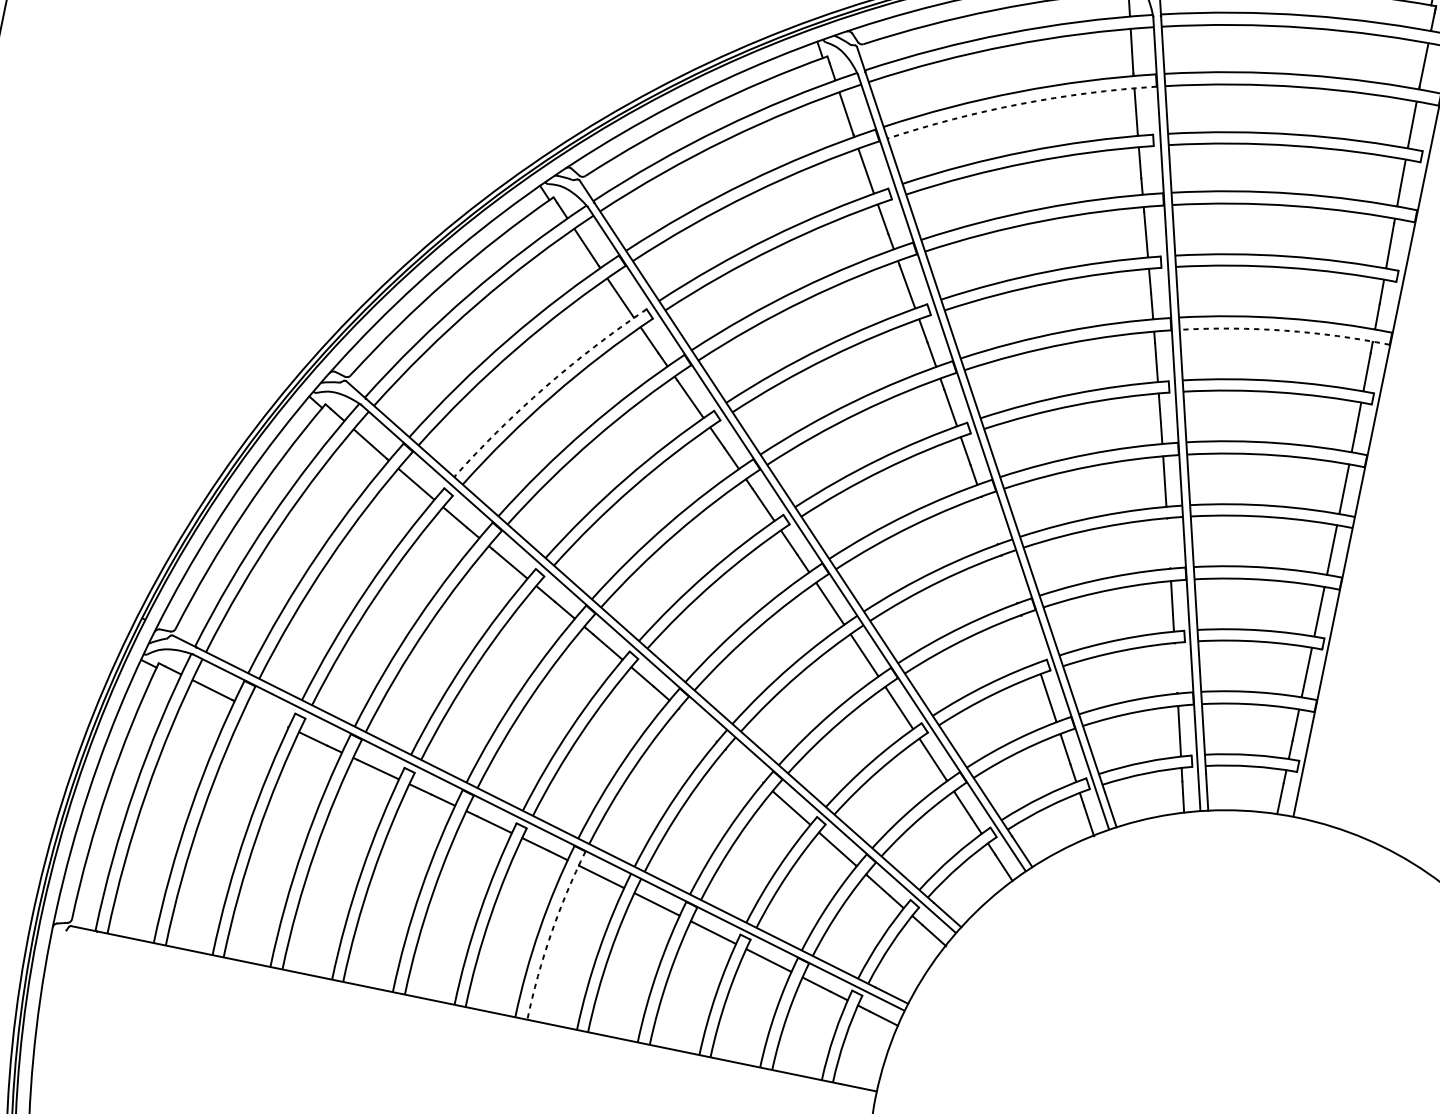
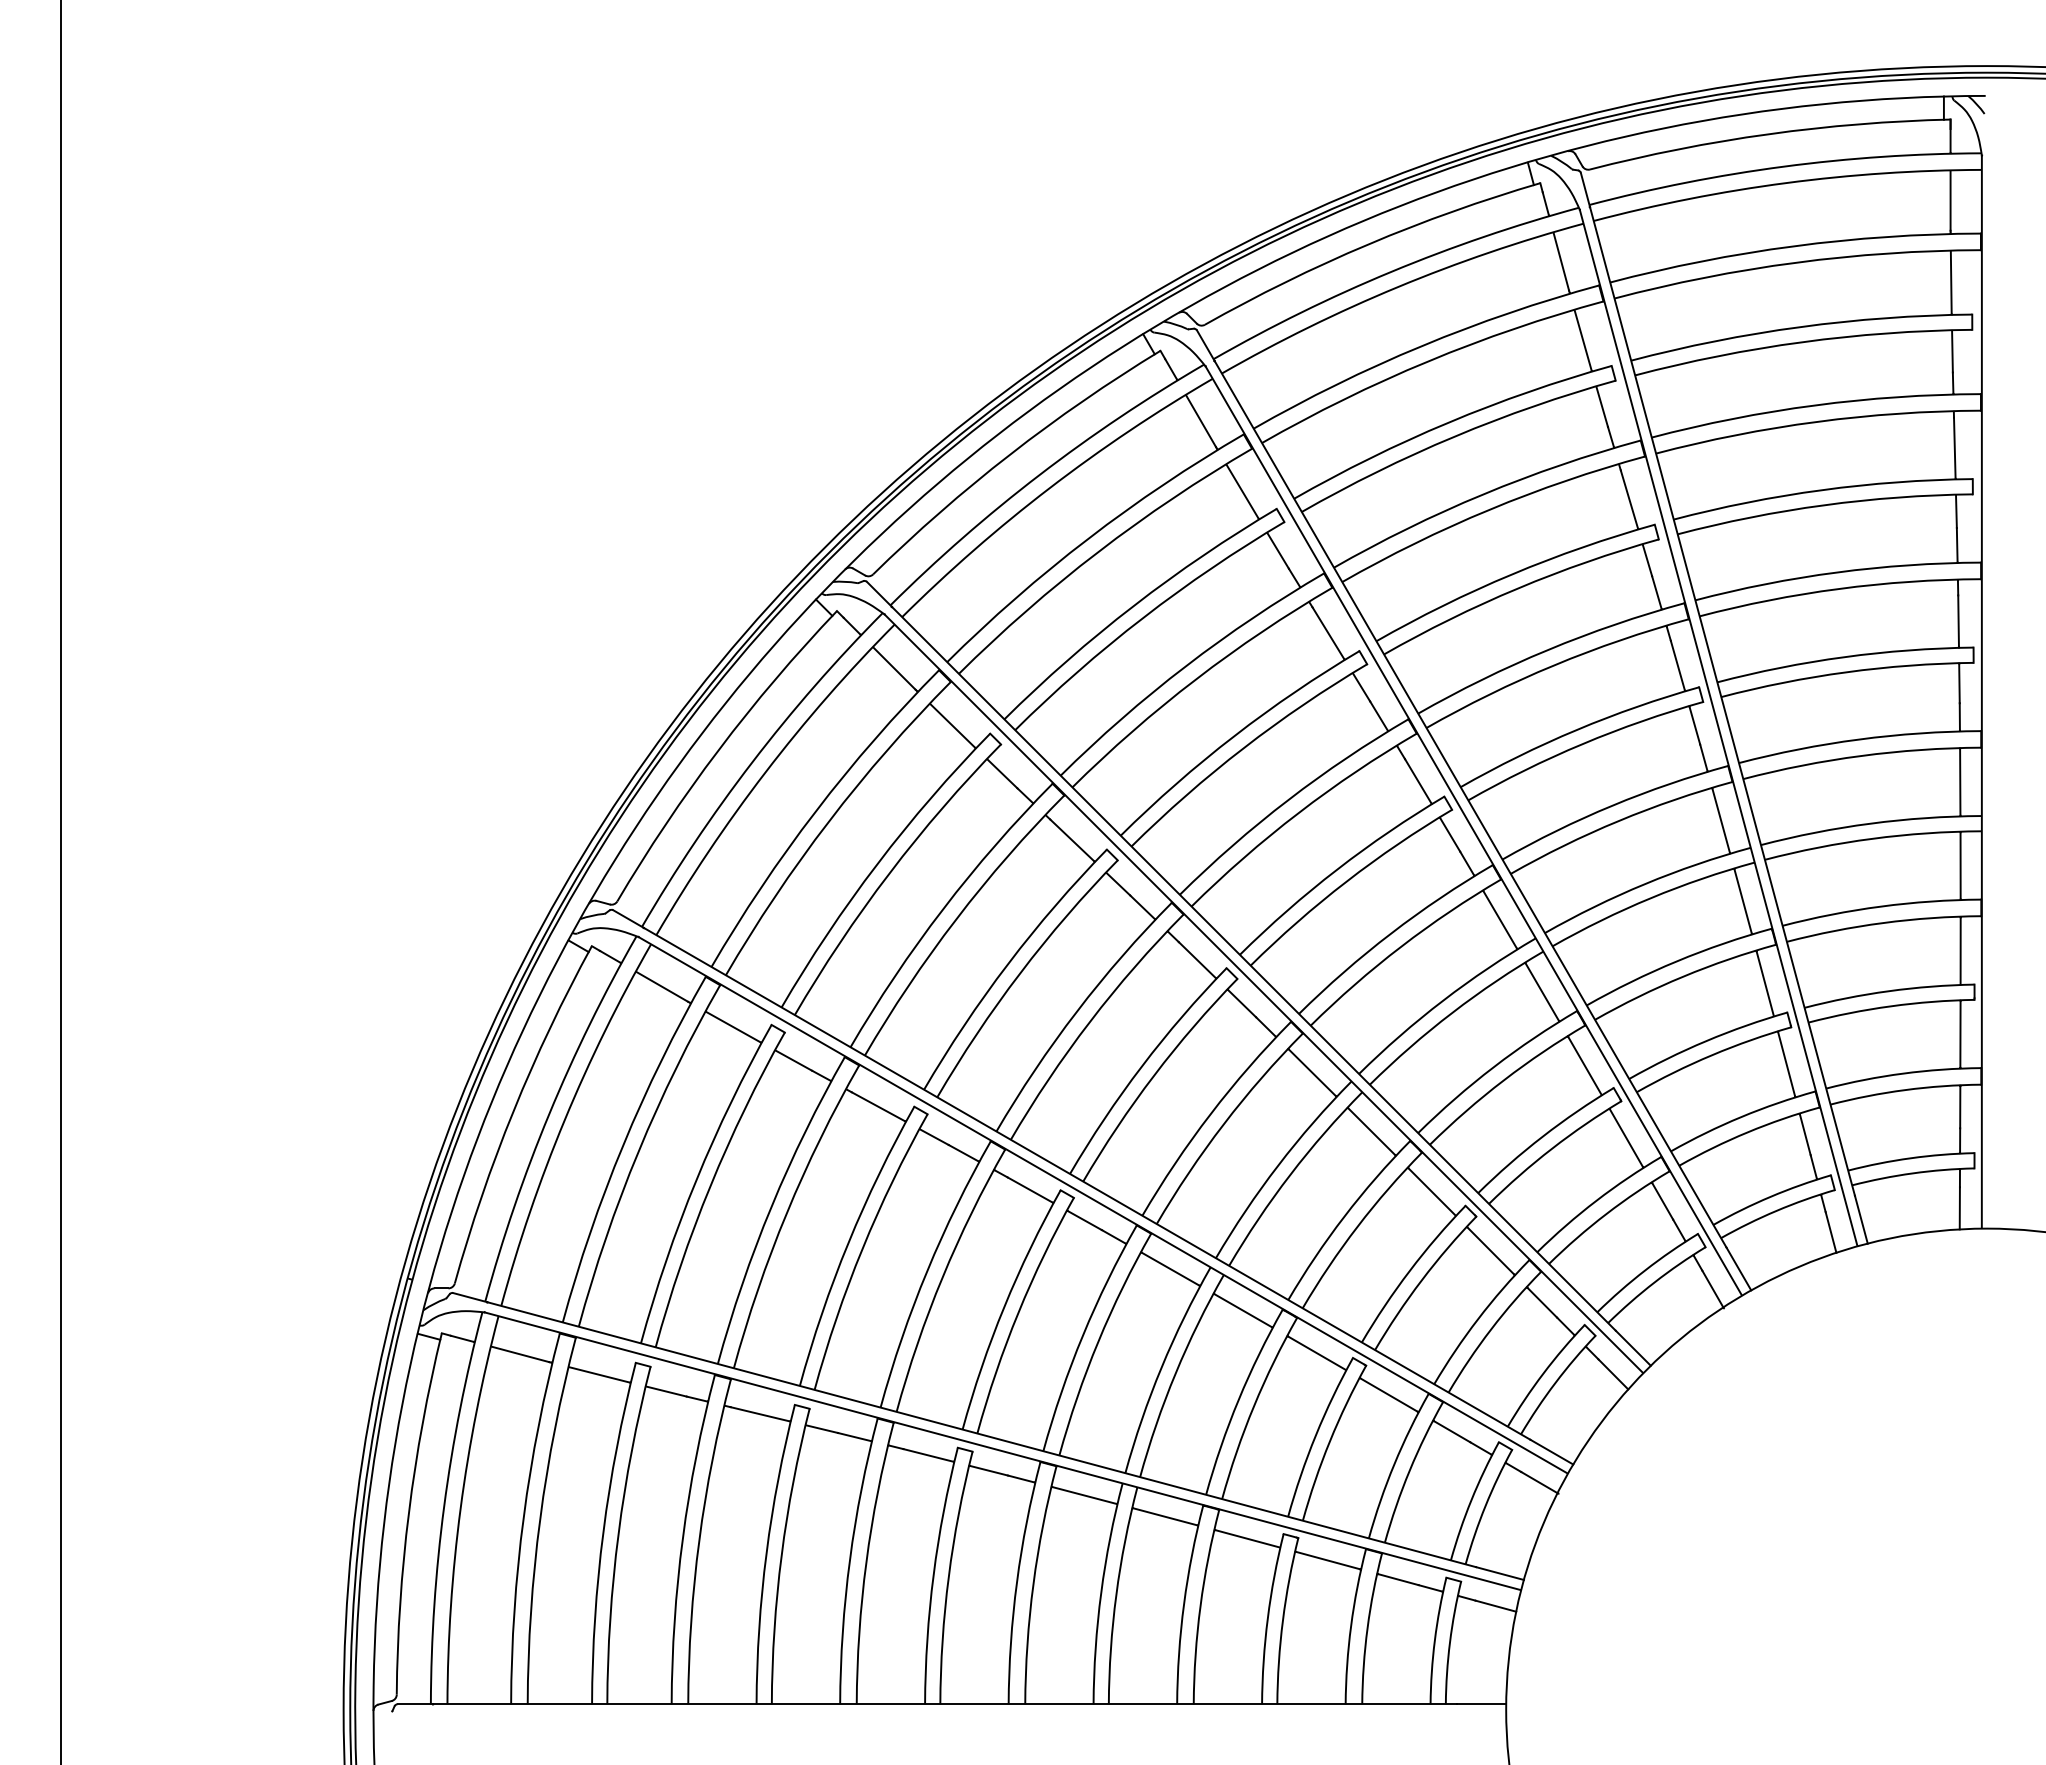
arc: (1020, 104) -> (1428, 361), dashed -> solid
arc: (1285, 330) -> (1839, 588), dashed -> solid
arc: (545, 387) -> (877, 864), dashed -> solid
line: (989, 520) -> (1500, 919), added
line: (1168, 543) -> (1742, 901), added
line: (1009, 579) -> (1542, 992), added
line: (1029, 639) -> (1584, 1065), added
line: (1176, 667) -> (1786, 1063), added
line: (267, 716) -> (599, 1374), added
line: (697, 724) -> (1170, 1268), added
line: (744, 766) -> (1243, 1310), added
arc: (551, 933) -> (1033, 1584), dashed -> solid

